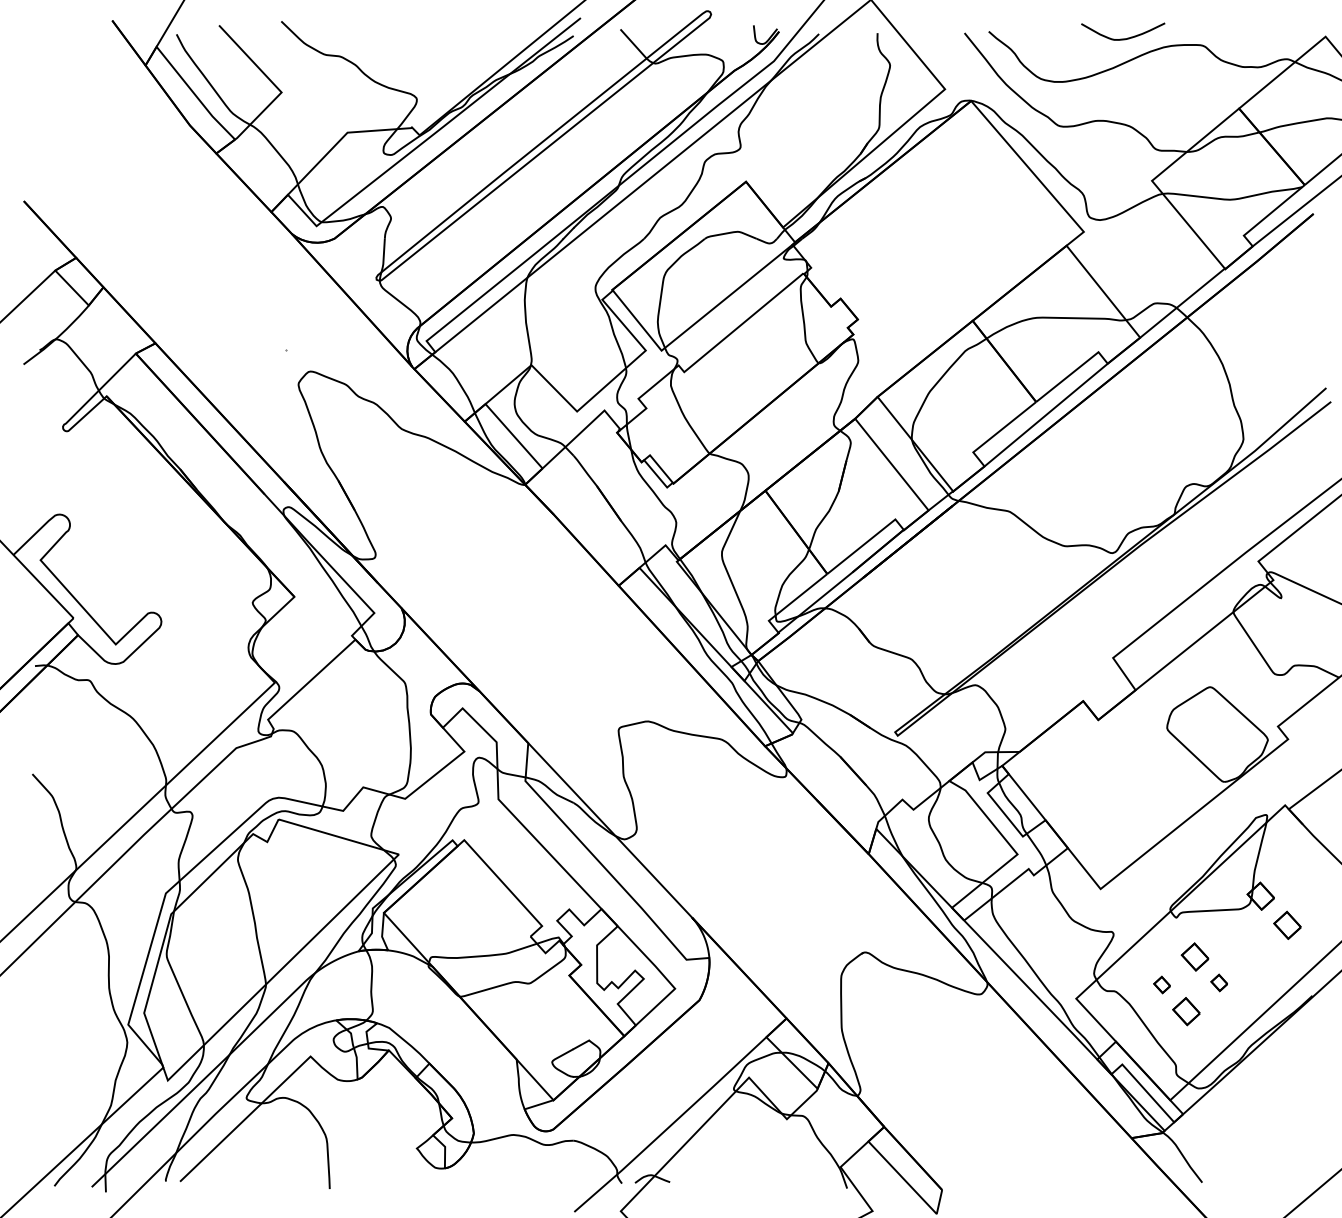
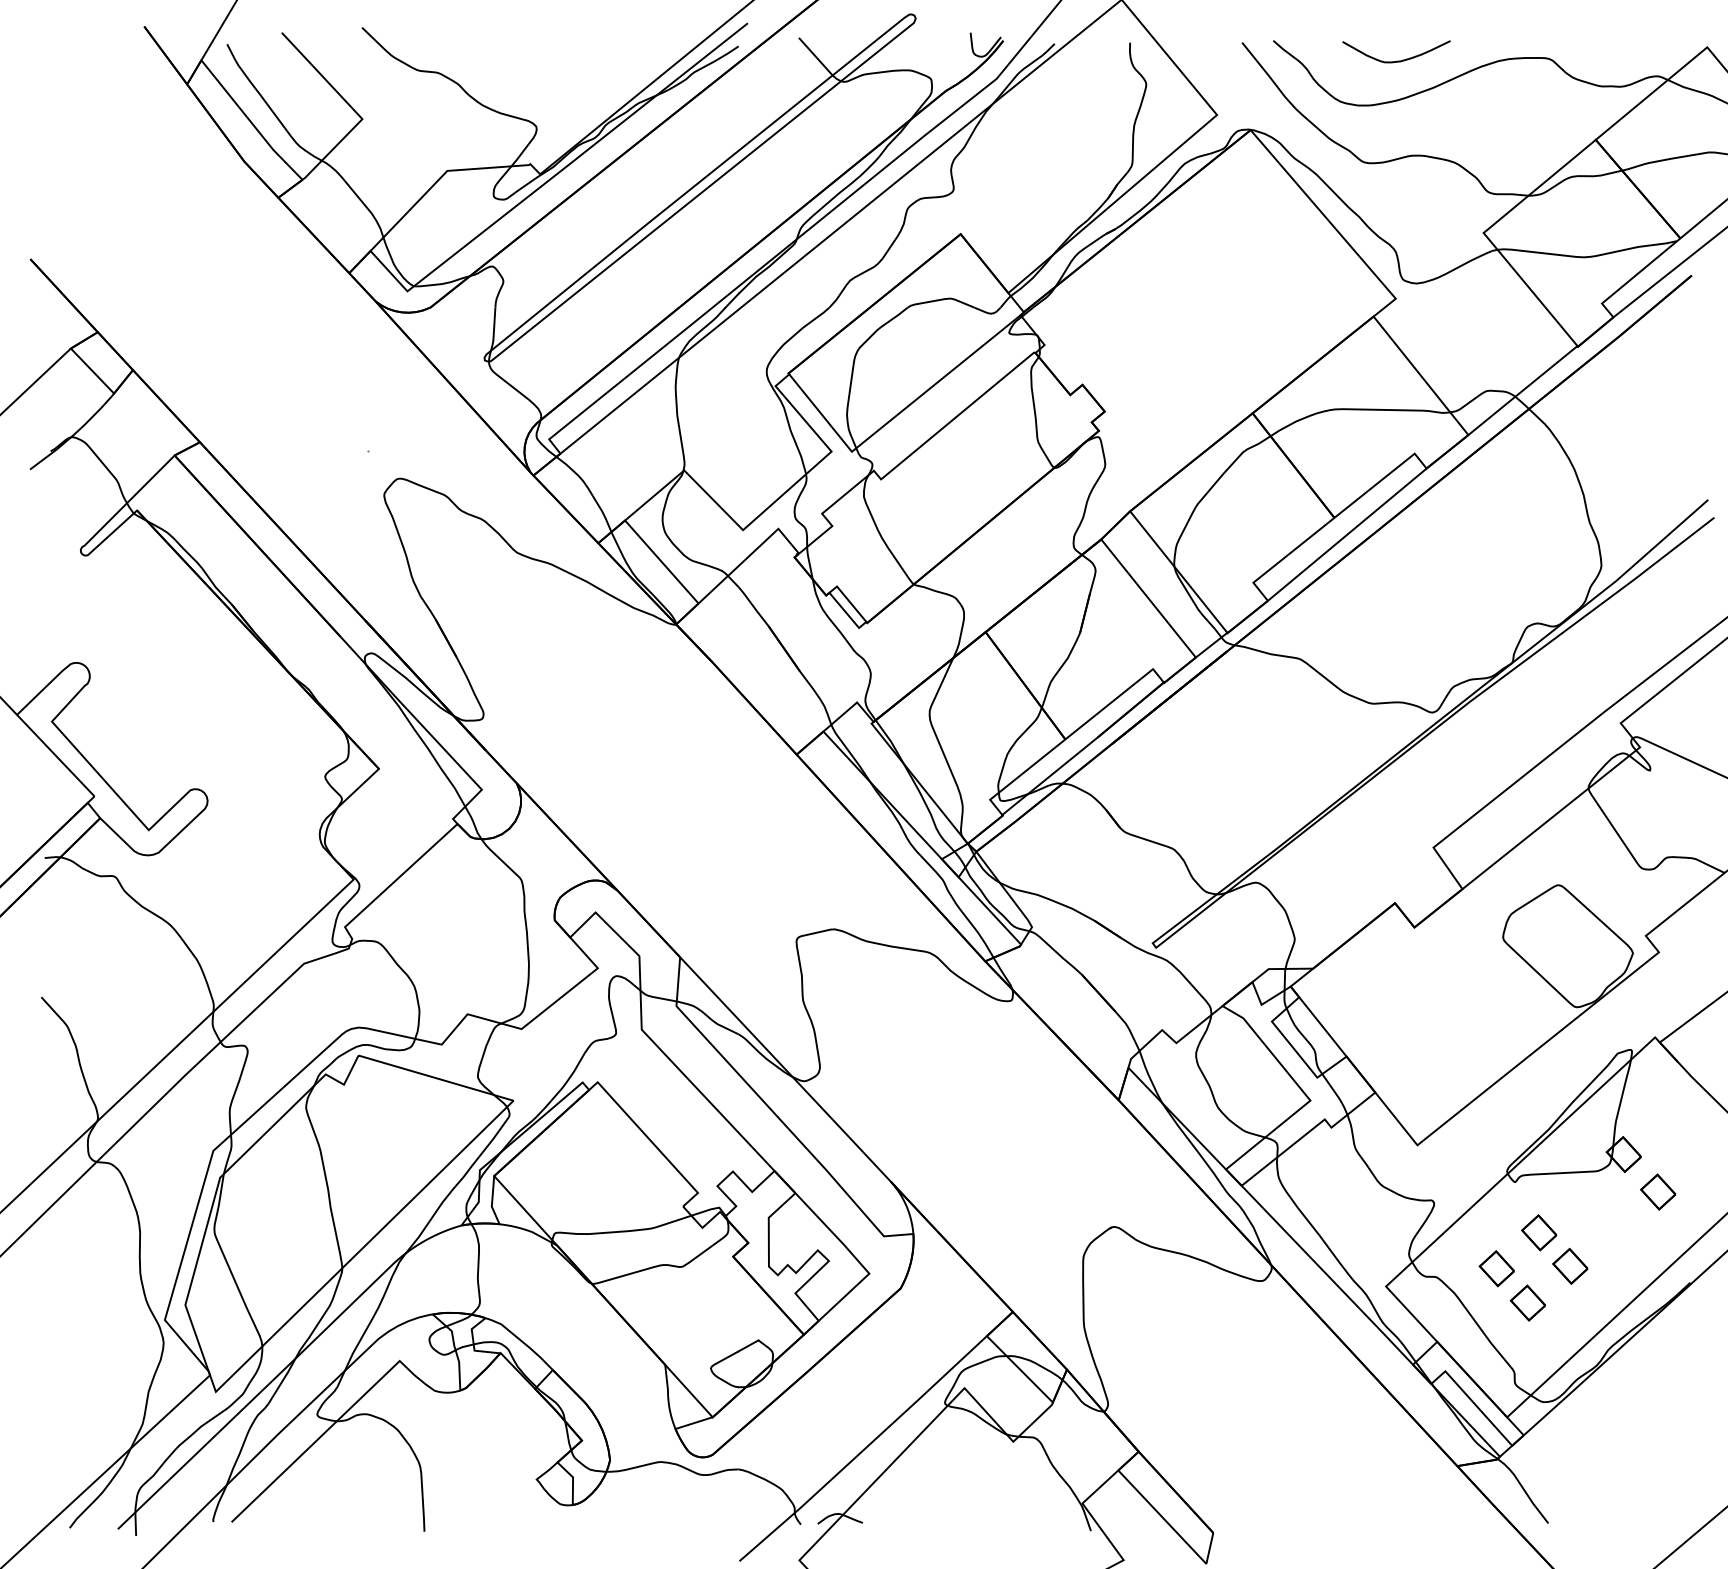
curve: (1123, 38) -> (1396, 60), moved
part: (1219, 982) -> (1570, 1265), size x1.67
part: (1162, 984) -> (1496, 1268), size x1.67

